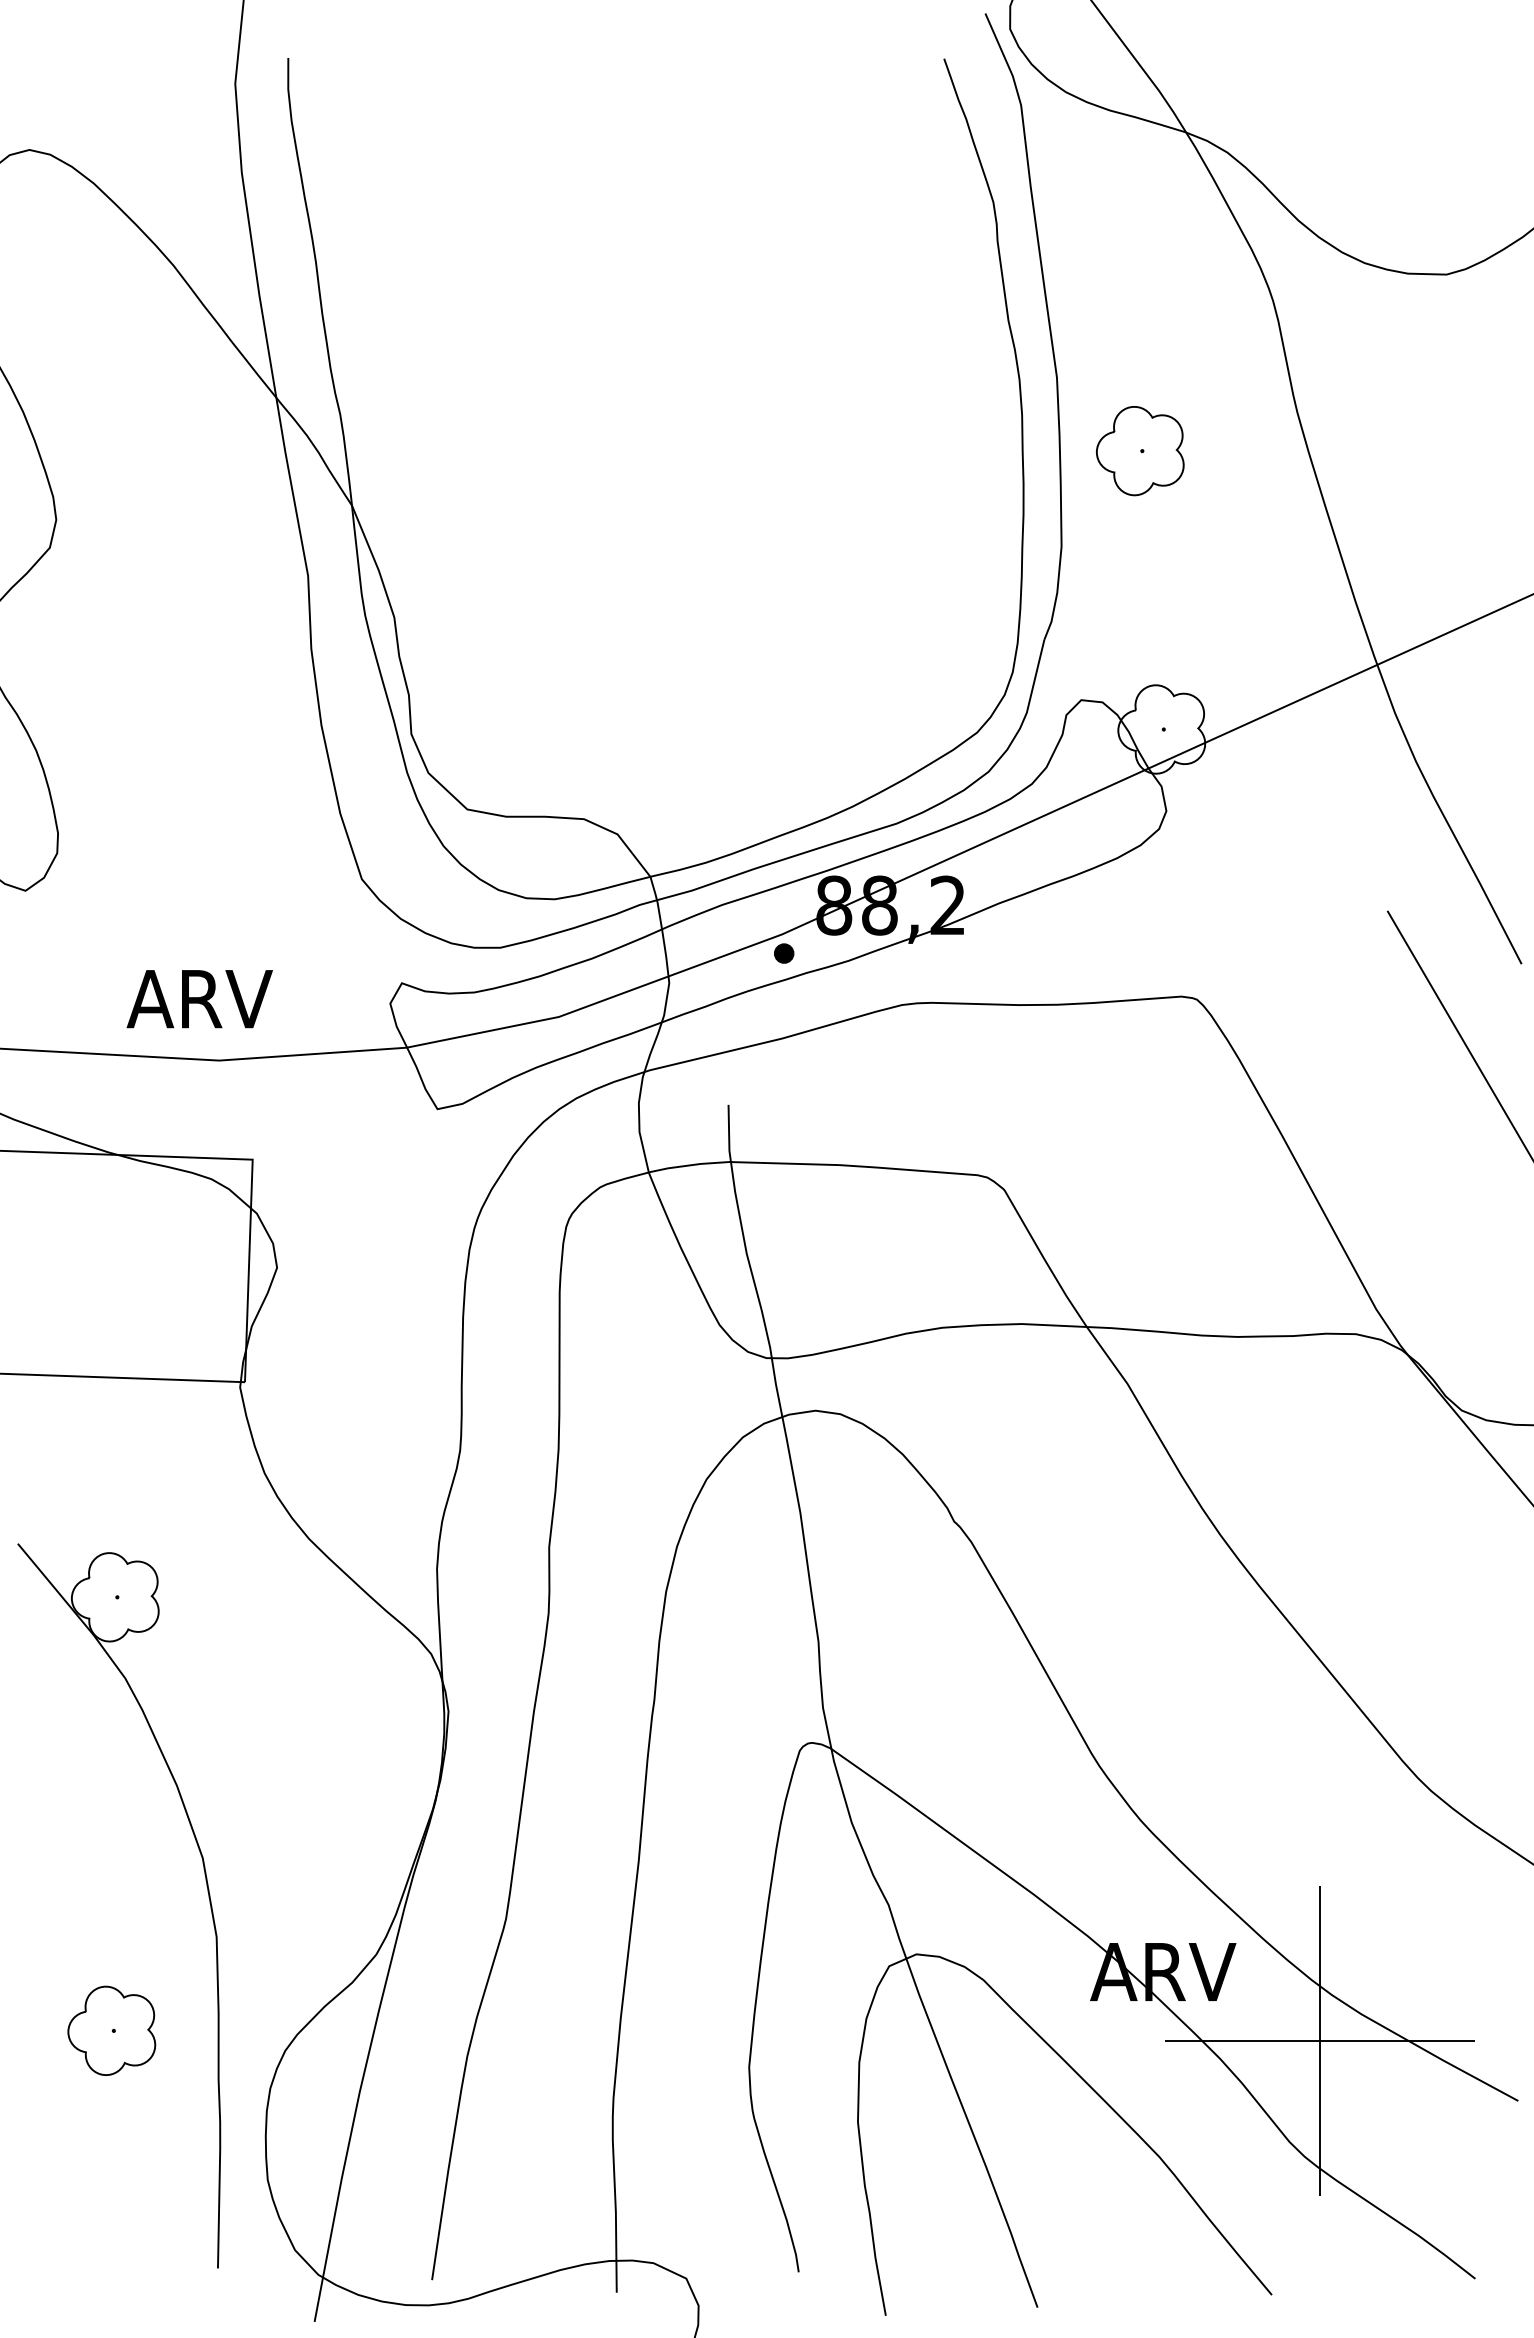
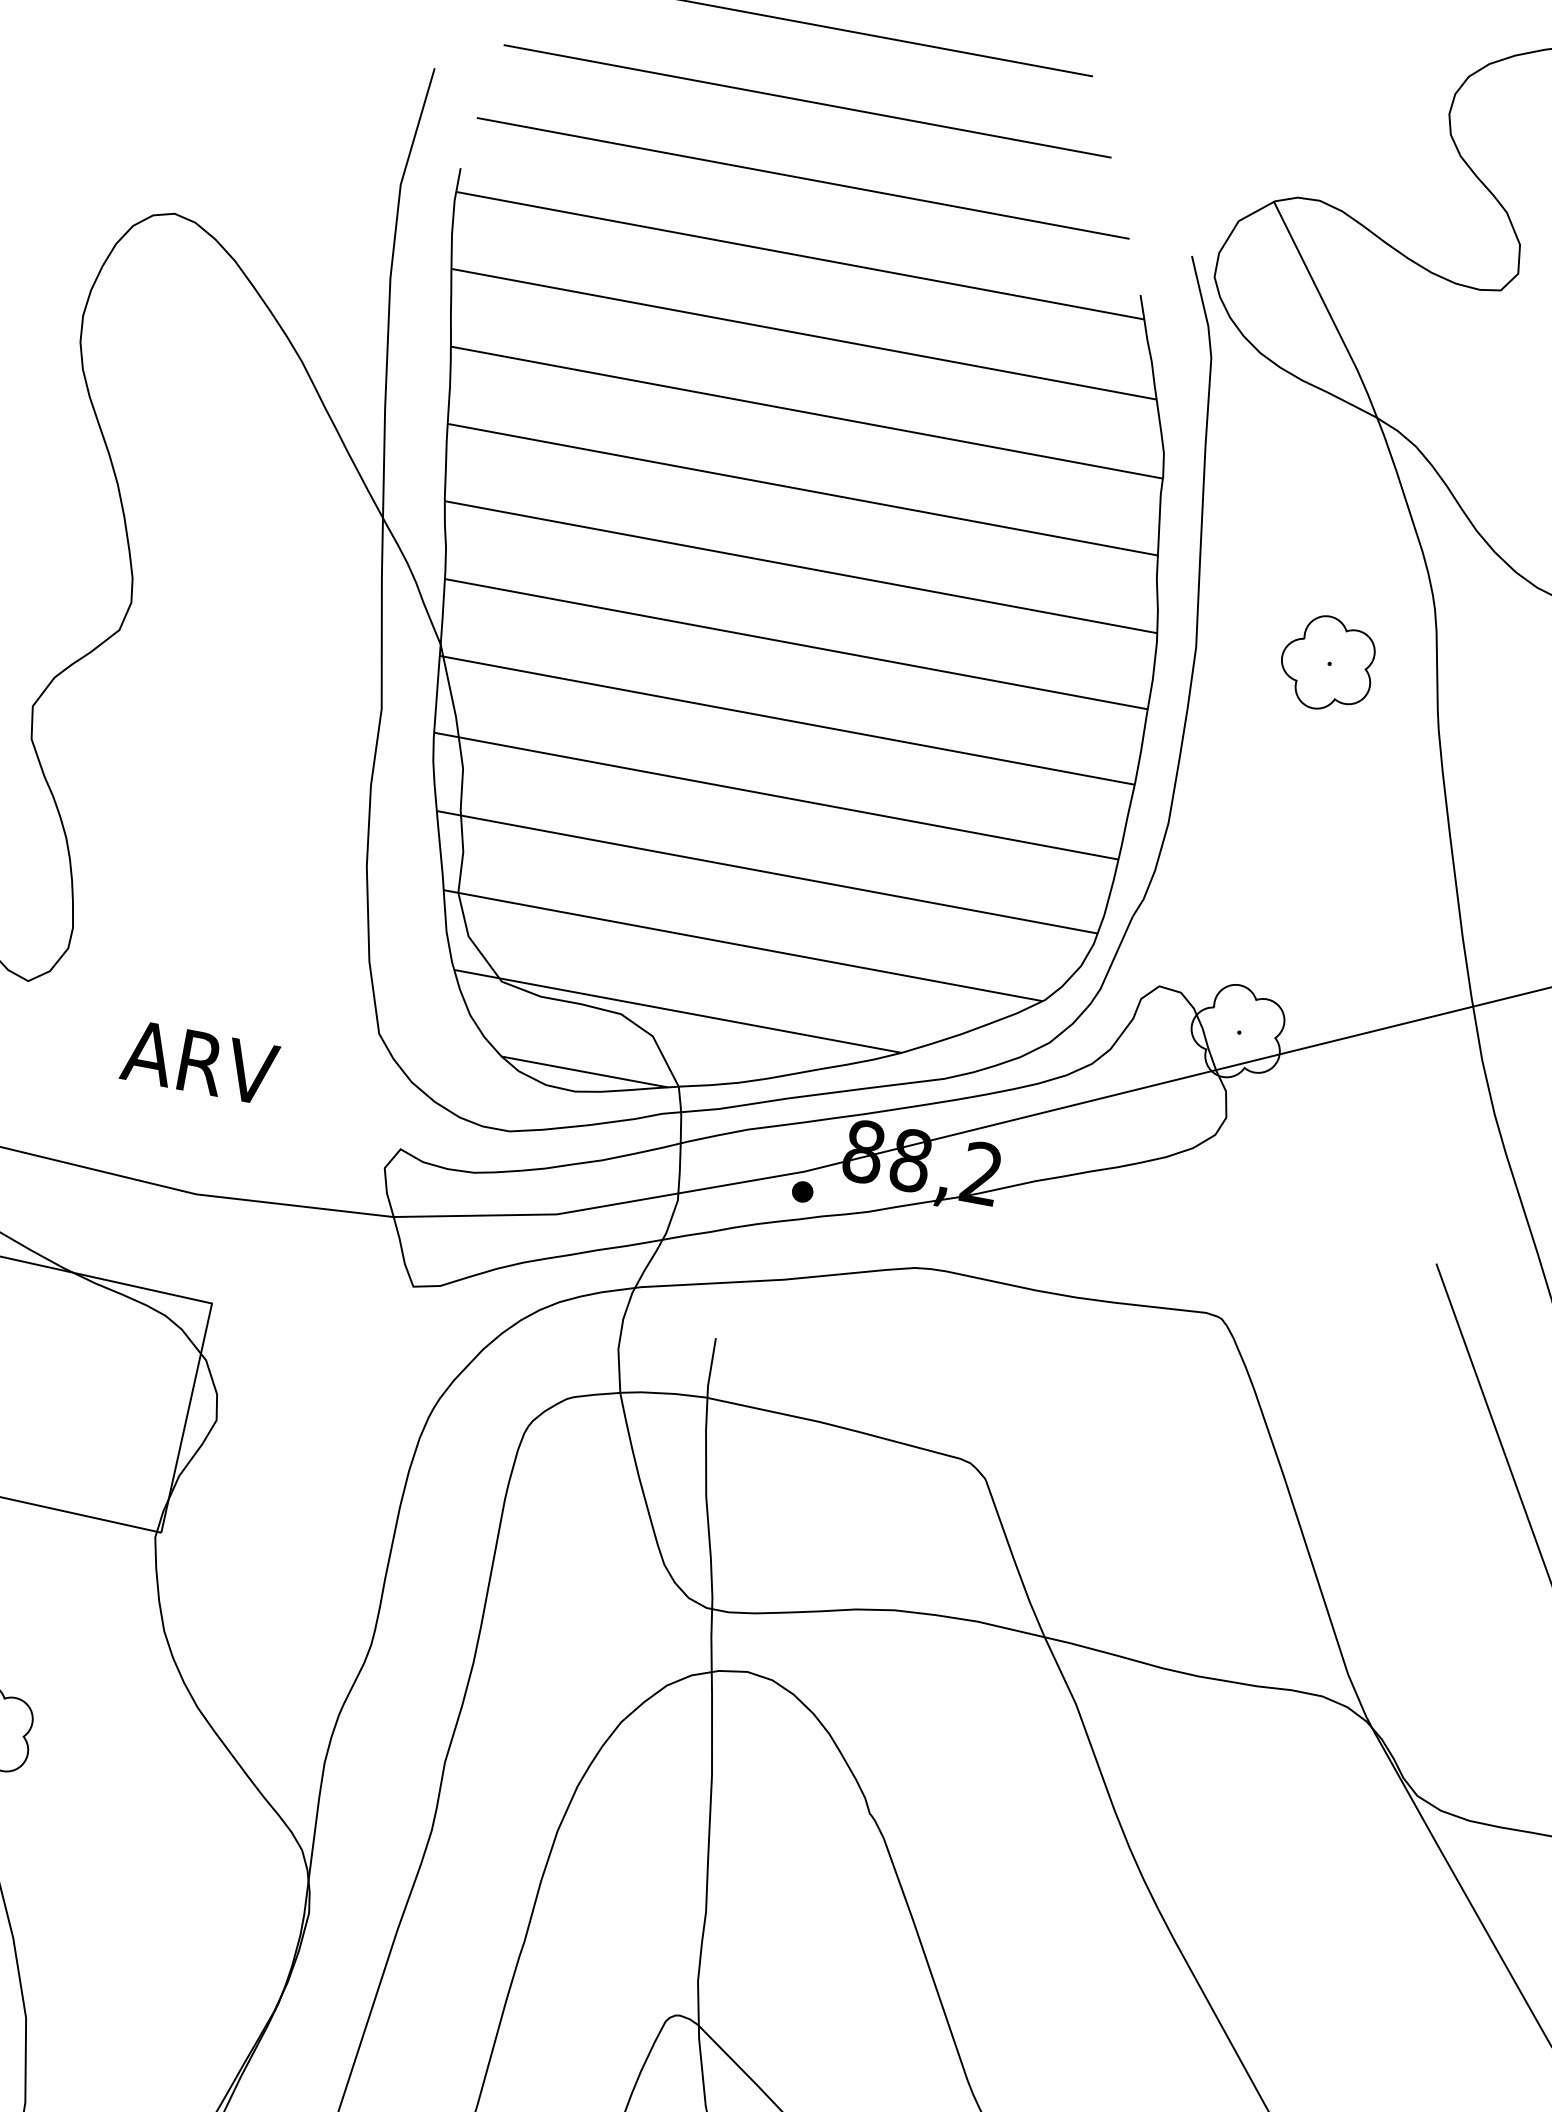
hatch: (655, 443) -> (767, 638), added
part: (1140, 451) -> (1327, 663), moved
text: (199, 999) -> (199, 1062), moved

